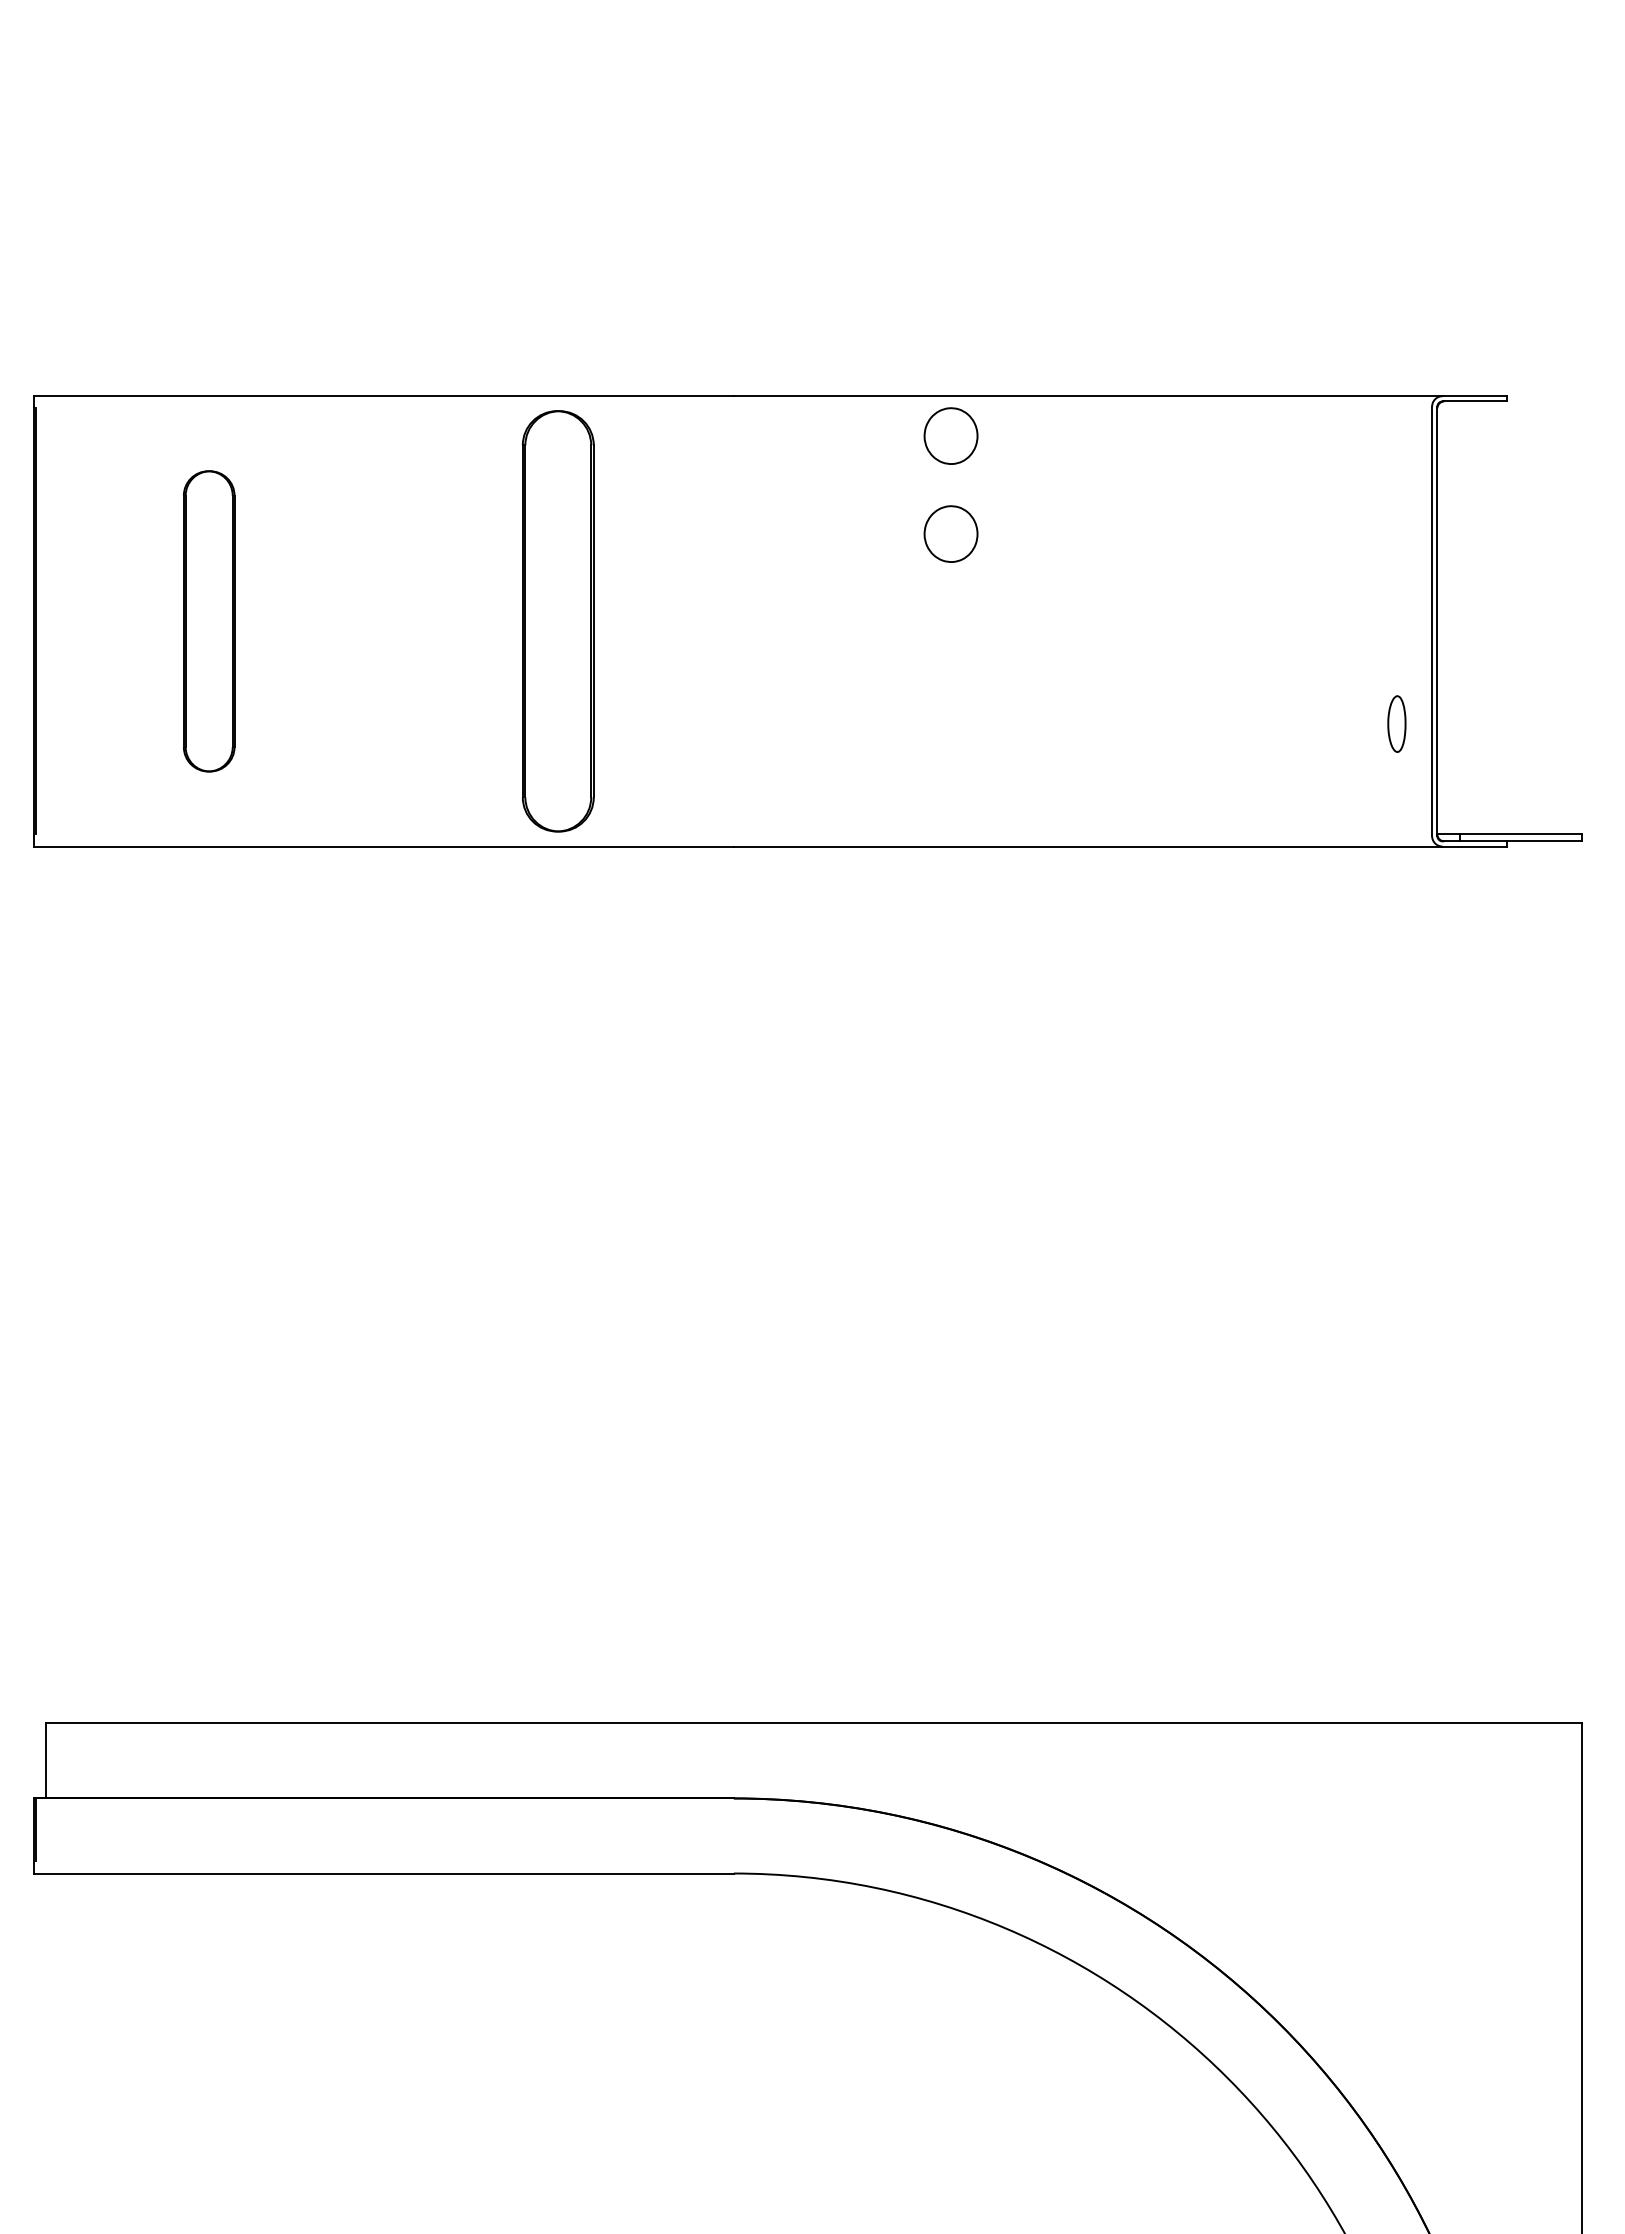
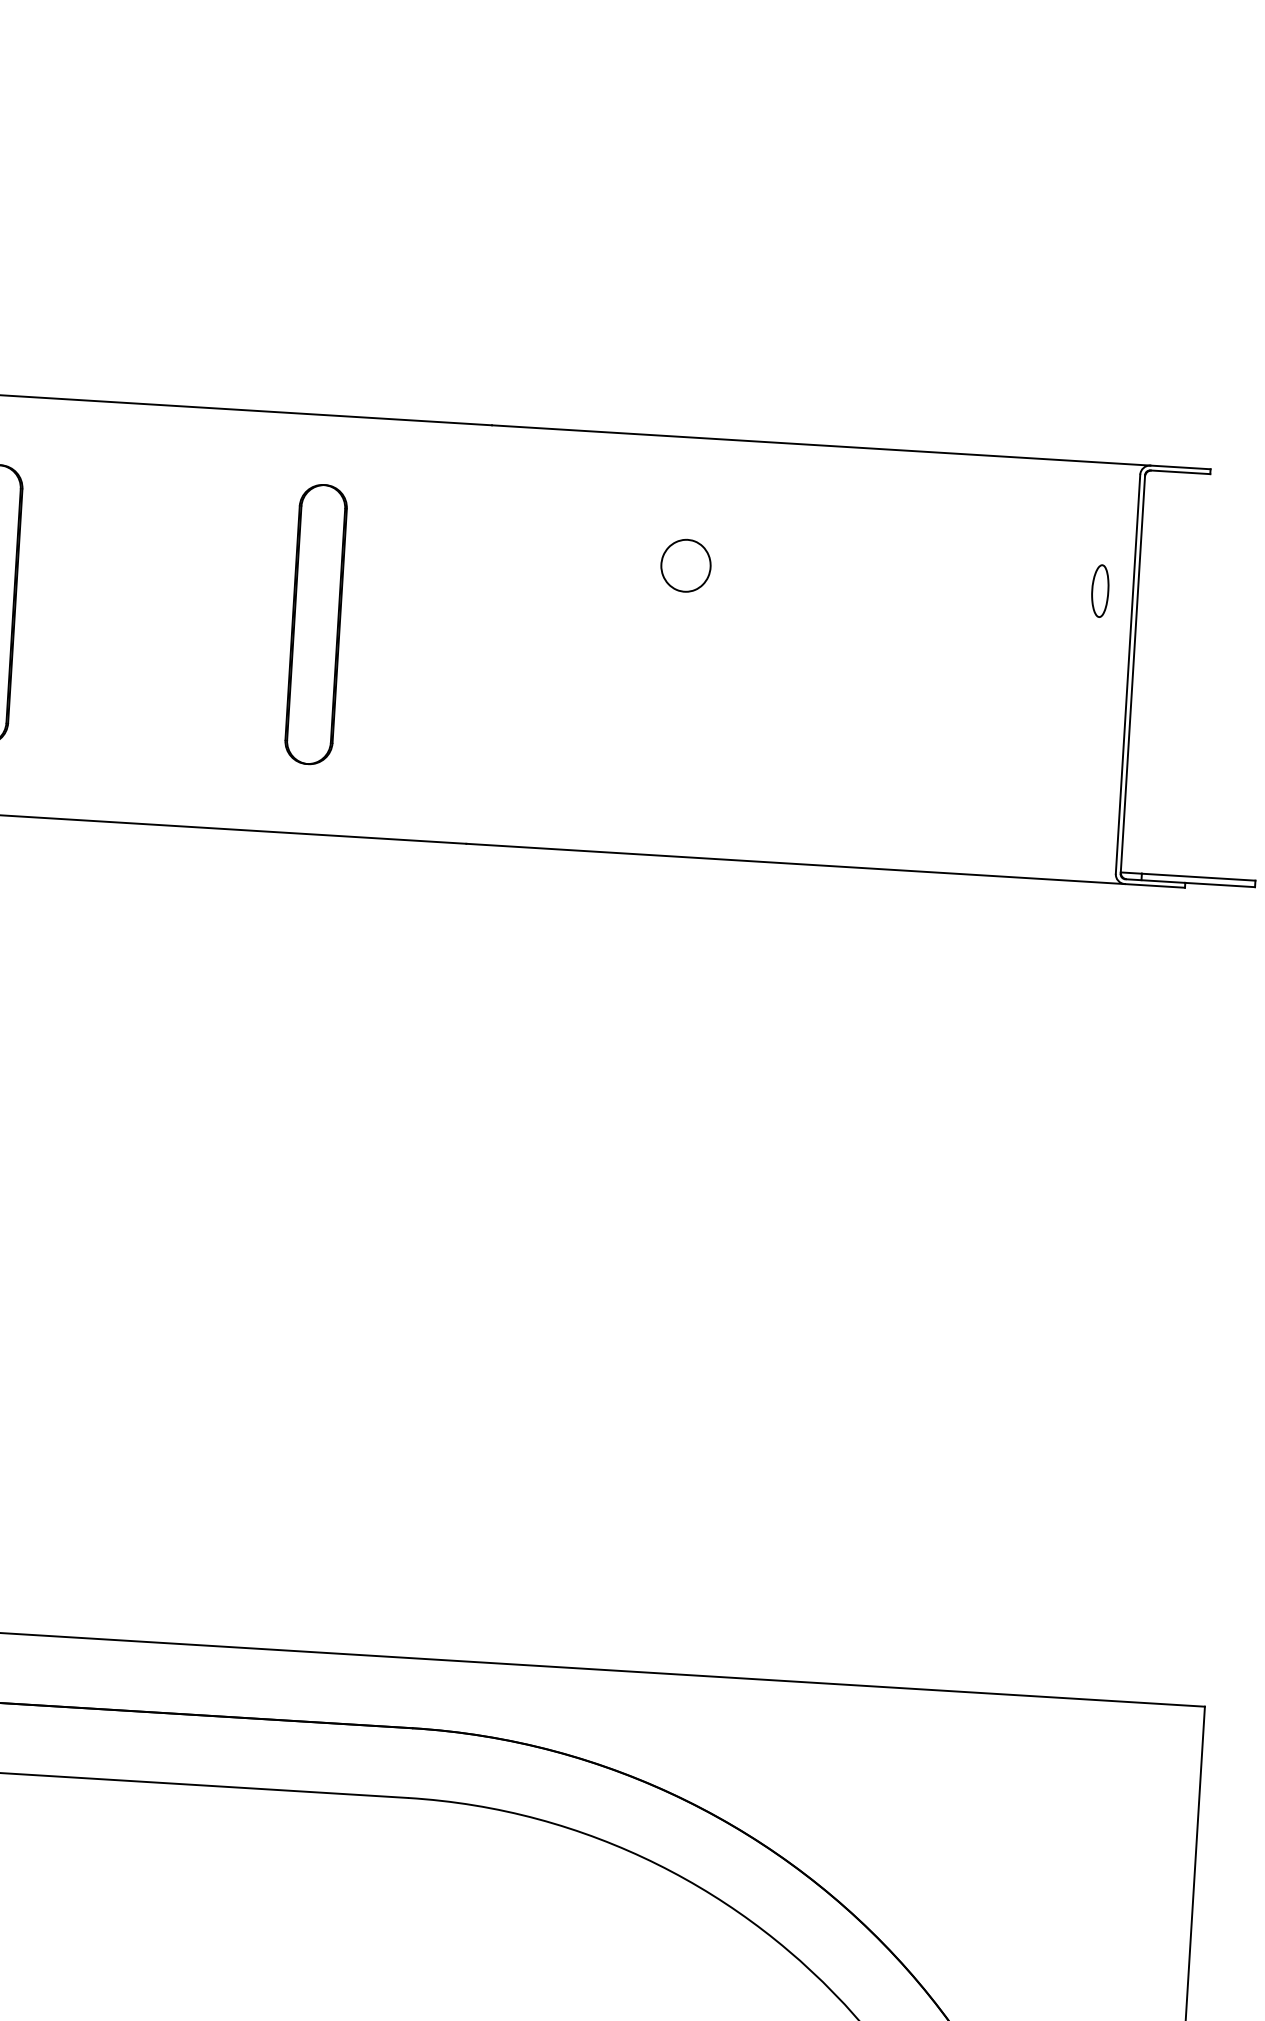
part: (950, 435) -> (691, 474), removed
part: (558, 621) -> (316, 624), size x0.71
part: (1396, 723) -> (1099, 590), moved

